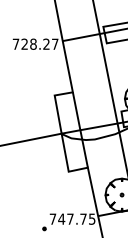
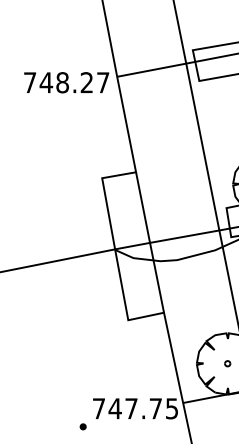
text: (24, 43) -> (45, 81), 728.27 -> 748.27

